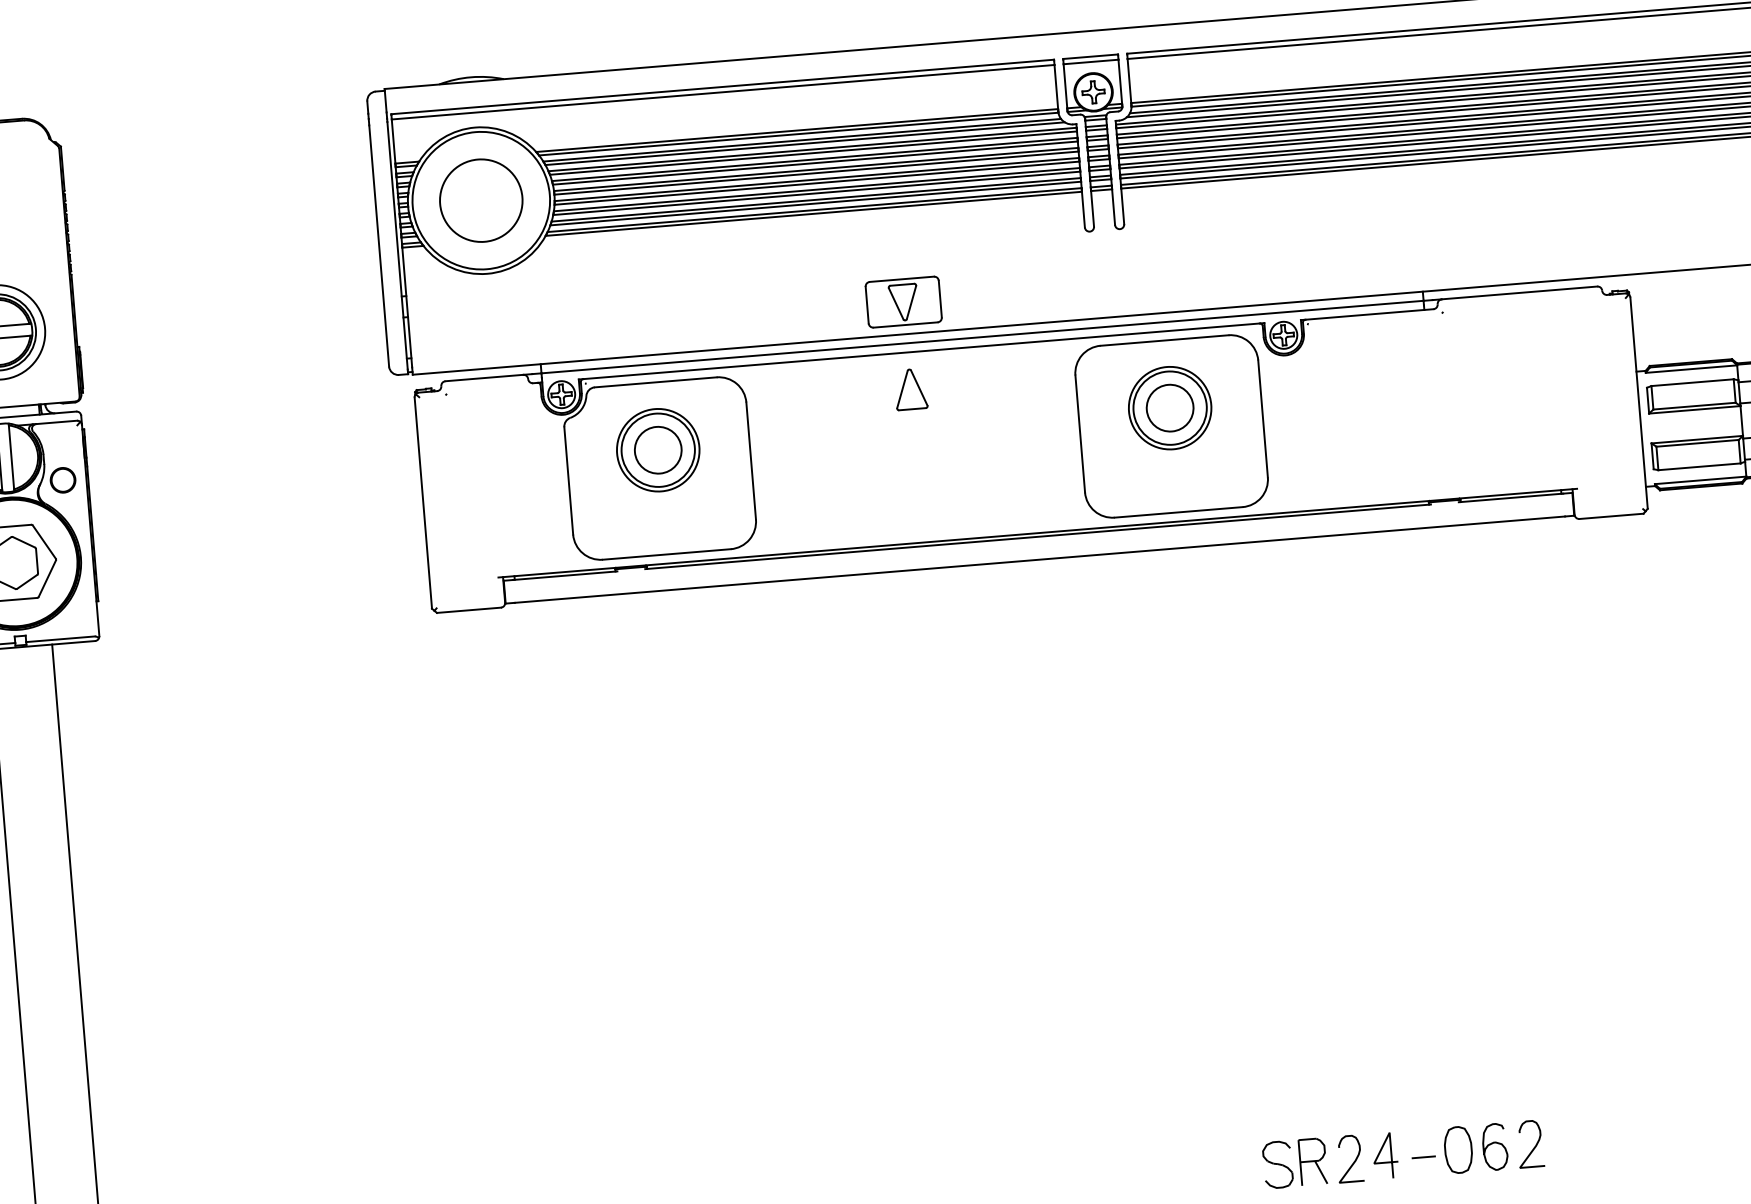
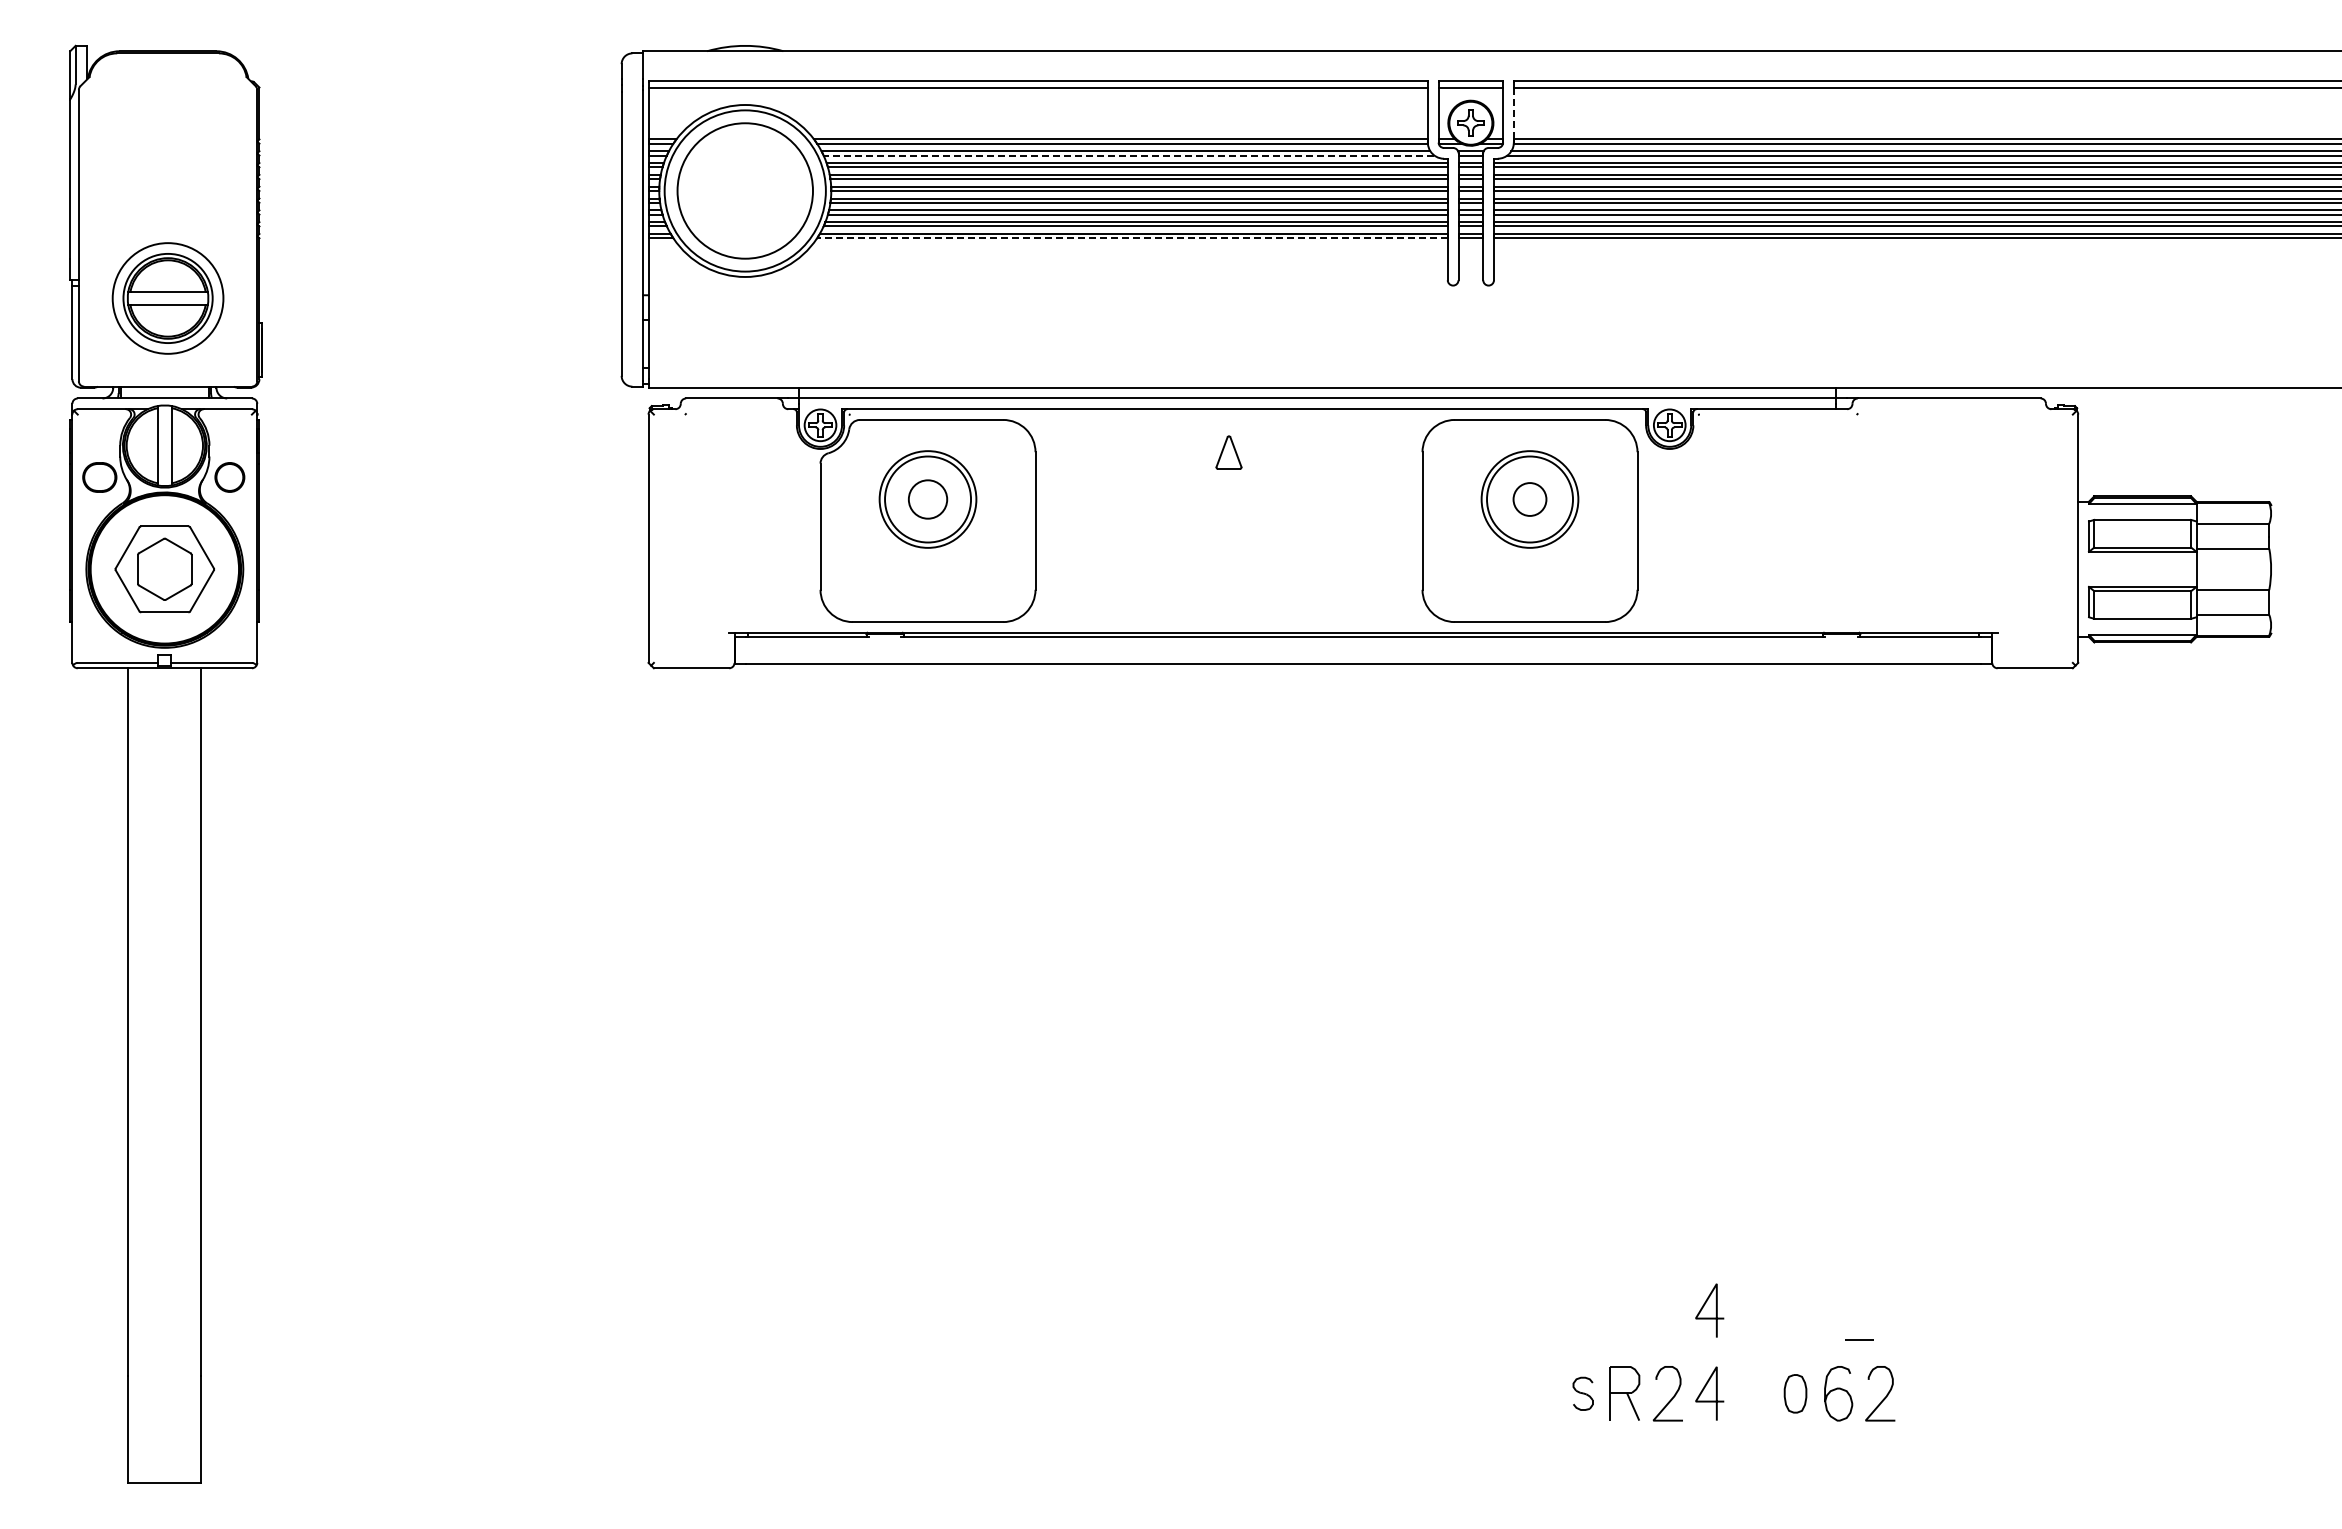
line: (1129, 81) -> (1513, 113), solid -> dashed
line: (804, 143) -> (1128, 155), solid -> dashed
circle: (480, 200) -> (744, 190), size x1.4
line: (813, 214) -> (1131, 238), solid -> dashed
part: (903, 301) -> (1228, 349), removed
part: (910, 389) -> (1228, 452), size x0.7
circle: (1169, 408) -> (1529, 499), size x0.6
circle: (657, 450) -> (927, 499), size x0.7
line: (1374, 1082) -> (1704, 1306), added
part: (1458, 1149) -> (1795, 1393), size x0.7
line: (1423, 1156) -> (1859, 1339), moved
part: (1277, 1164) -> (1582, 1393), size x0.6

